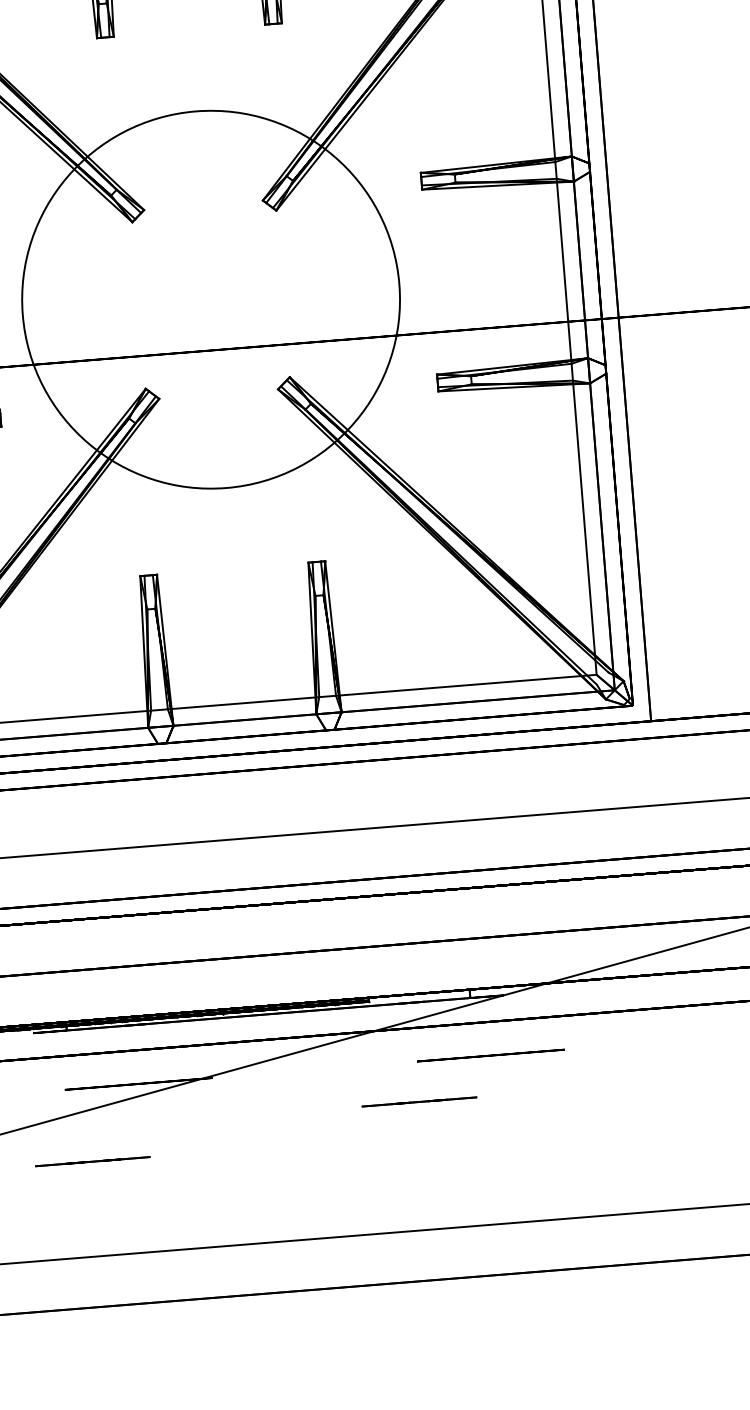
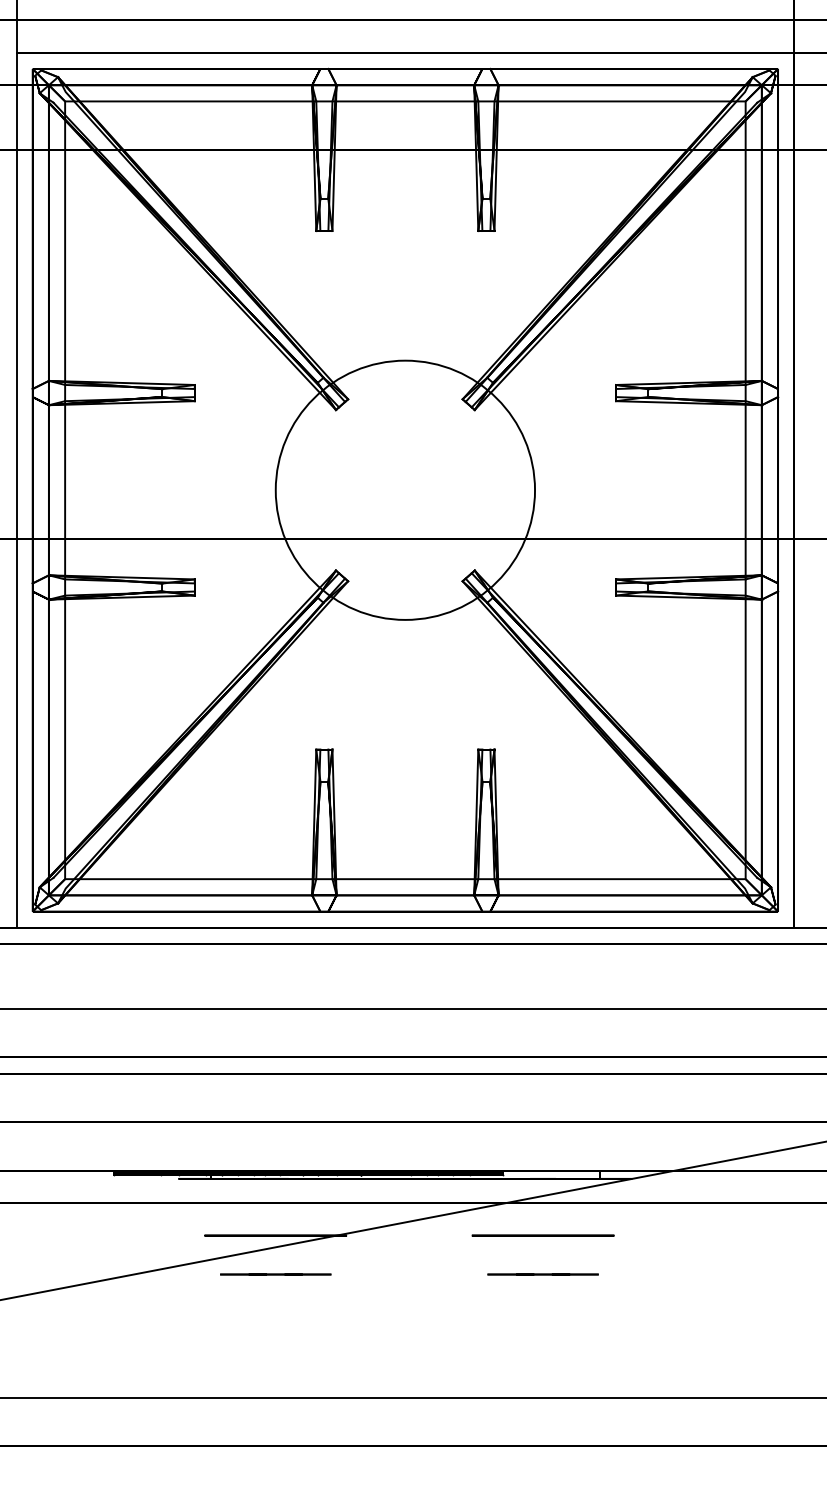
circle: (211, 298) -> (405, 489), size x0.71
circle: (490, 1055) -> (542, 1235), moved
line: (92, 1161) -> (275, 1274), moved

